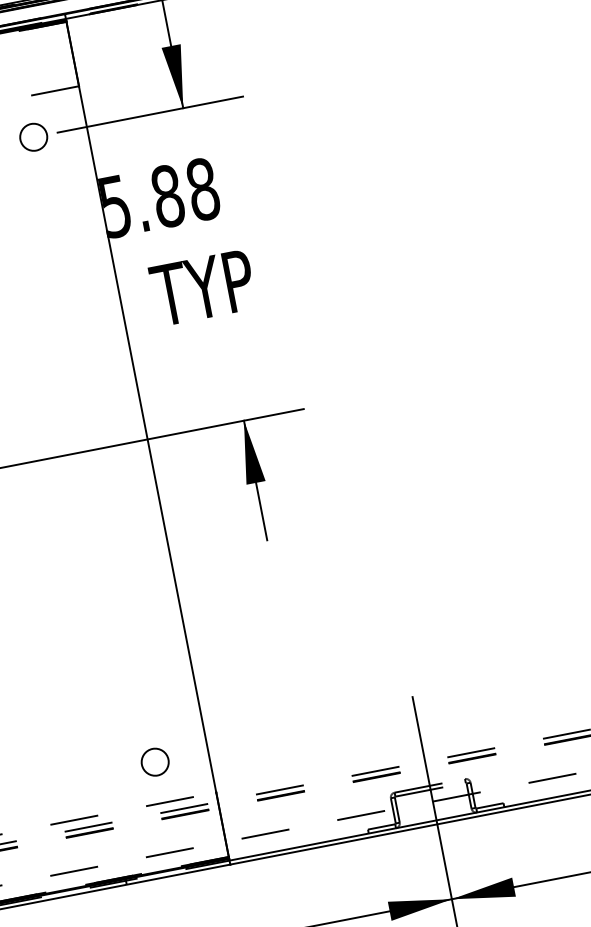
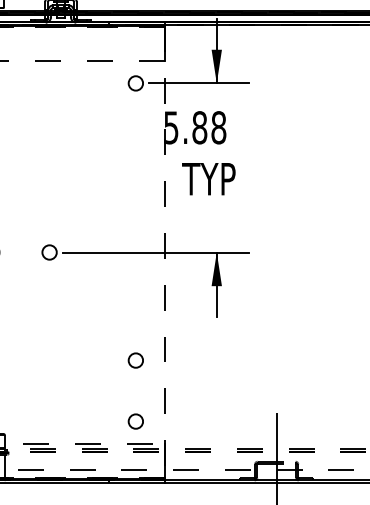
line: (147, 439) -> (164, 252), solid -> dashed
circle: (132, 649) -> (135, 360), added

